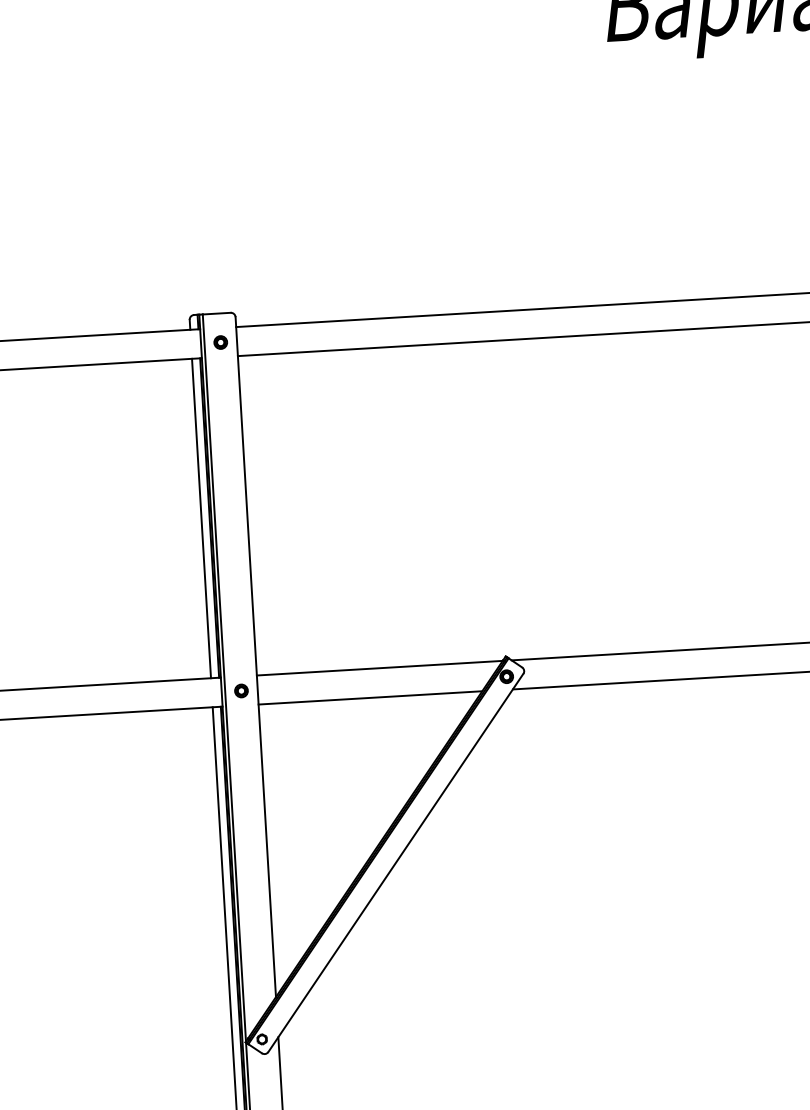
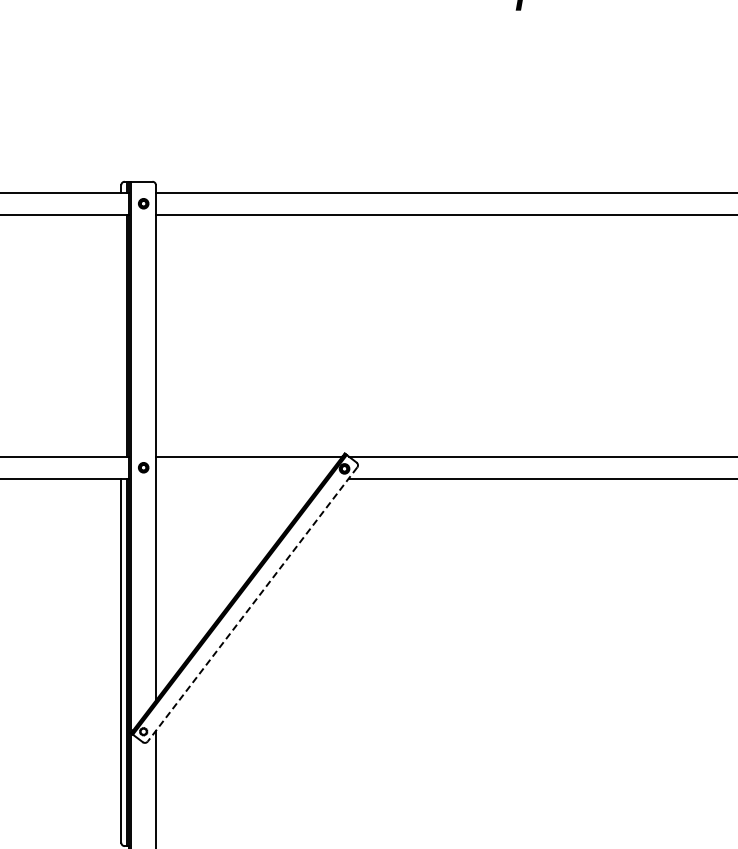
line: (201, 518) -> (121, 335), removed
line: (370, 697) -> (240, 478), removed
line: (395, 862) -> (252, 604), solid -> dashed

